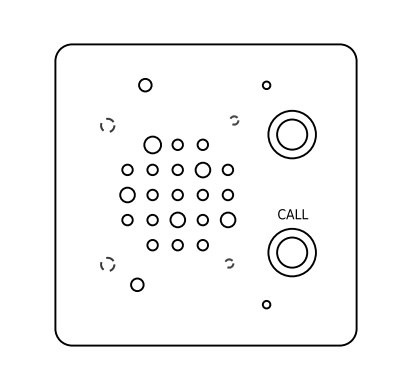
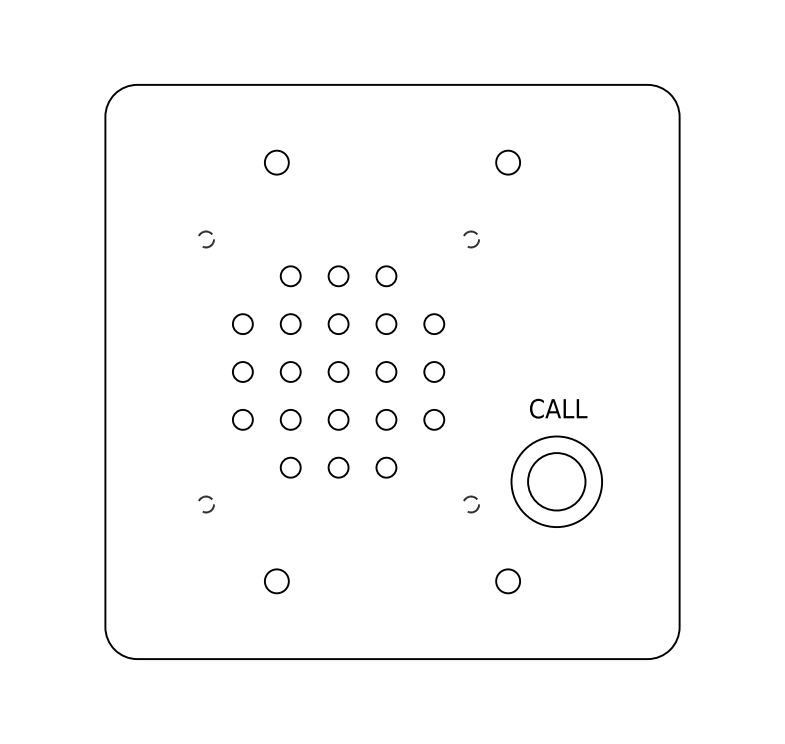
circle: (266, 85) -> (507, 163), size x1.67
circle: (234, 120) -> (471, 239), moved
circle: (108, 125) -> (206, 239), size x0.62
part: (291, 134) -> (555, 256), removed
circle: (152, 144) -> (290, 275), size x0.62
circle: (202, 169) -> (385, 323), size x0.71
circle: (127, 194) -> (242, 371), size x0.71
circle: (177, 220) -> (338, 420), size x0.71
circle: (227, 220) -> (433, 420), size x0.71
circle: (229, 263) -> (471, 504), moved
circle: (108, 264) -> (206, 504), size x0.62
circle: (137, 284) -> (277, 580), moved
circle: (266, 304) -> (507, 580), size x1.67

